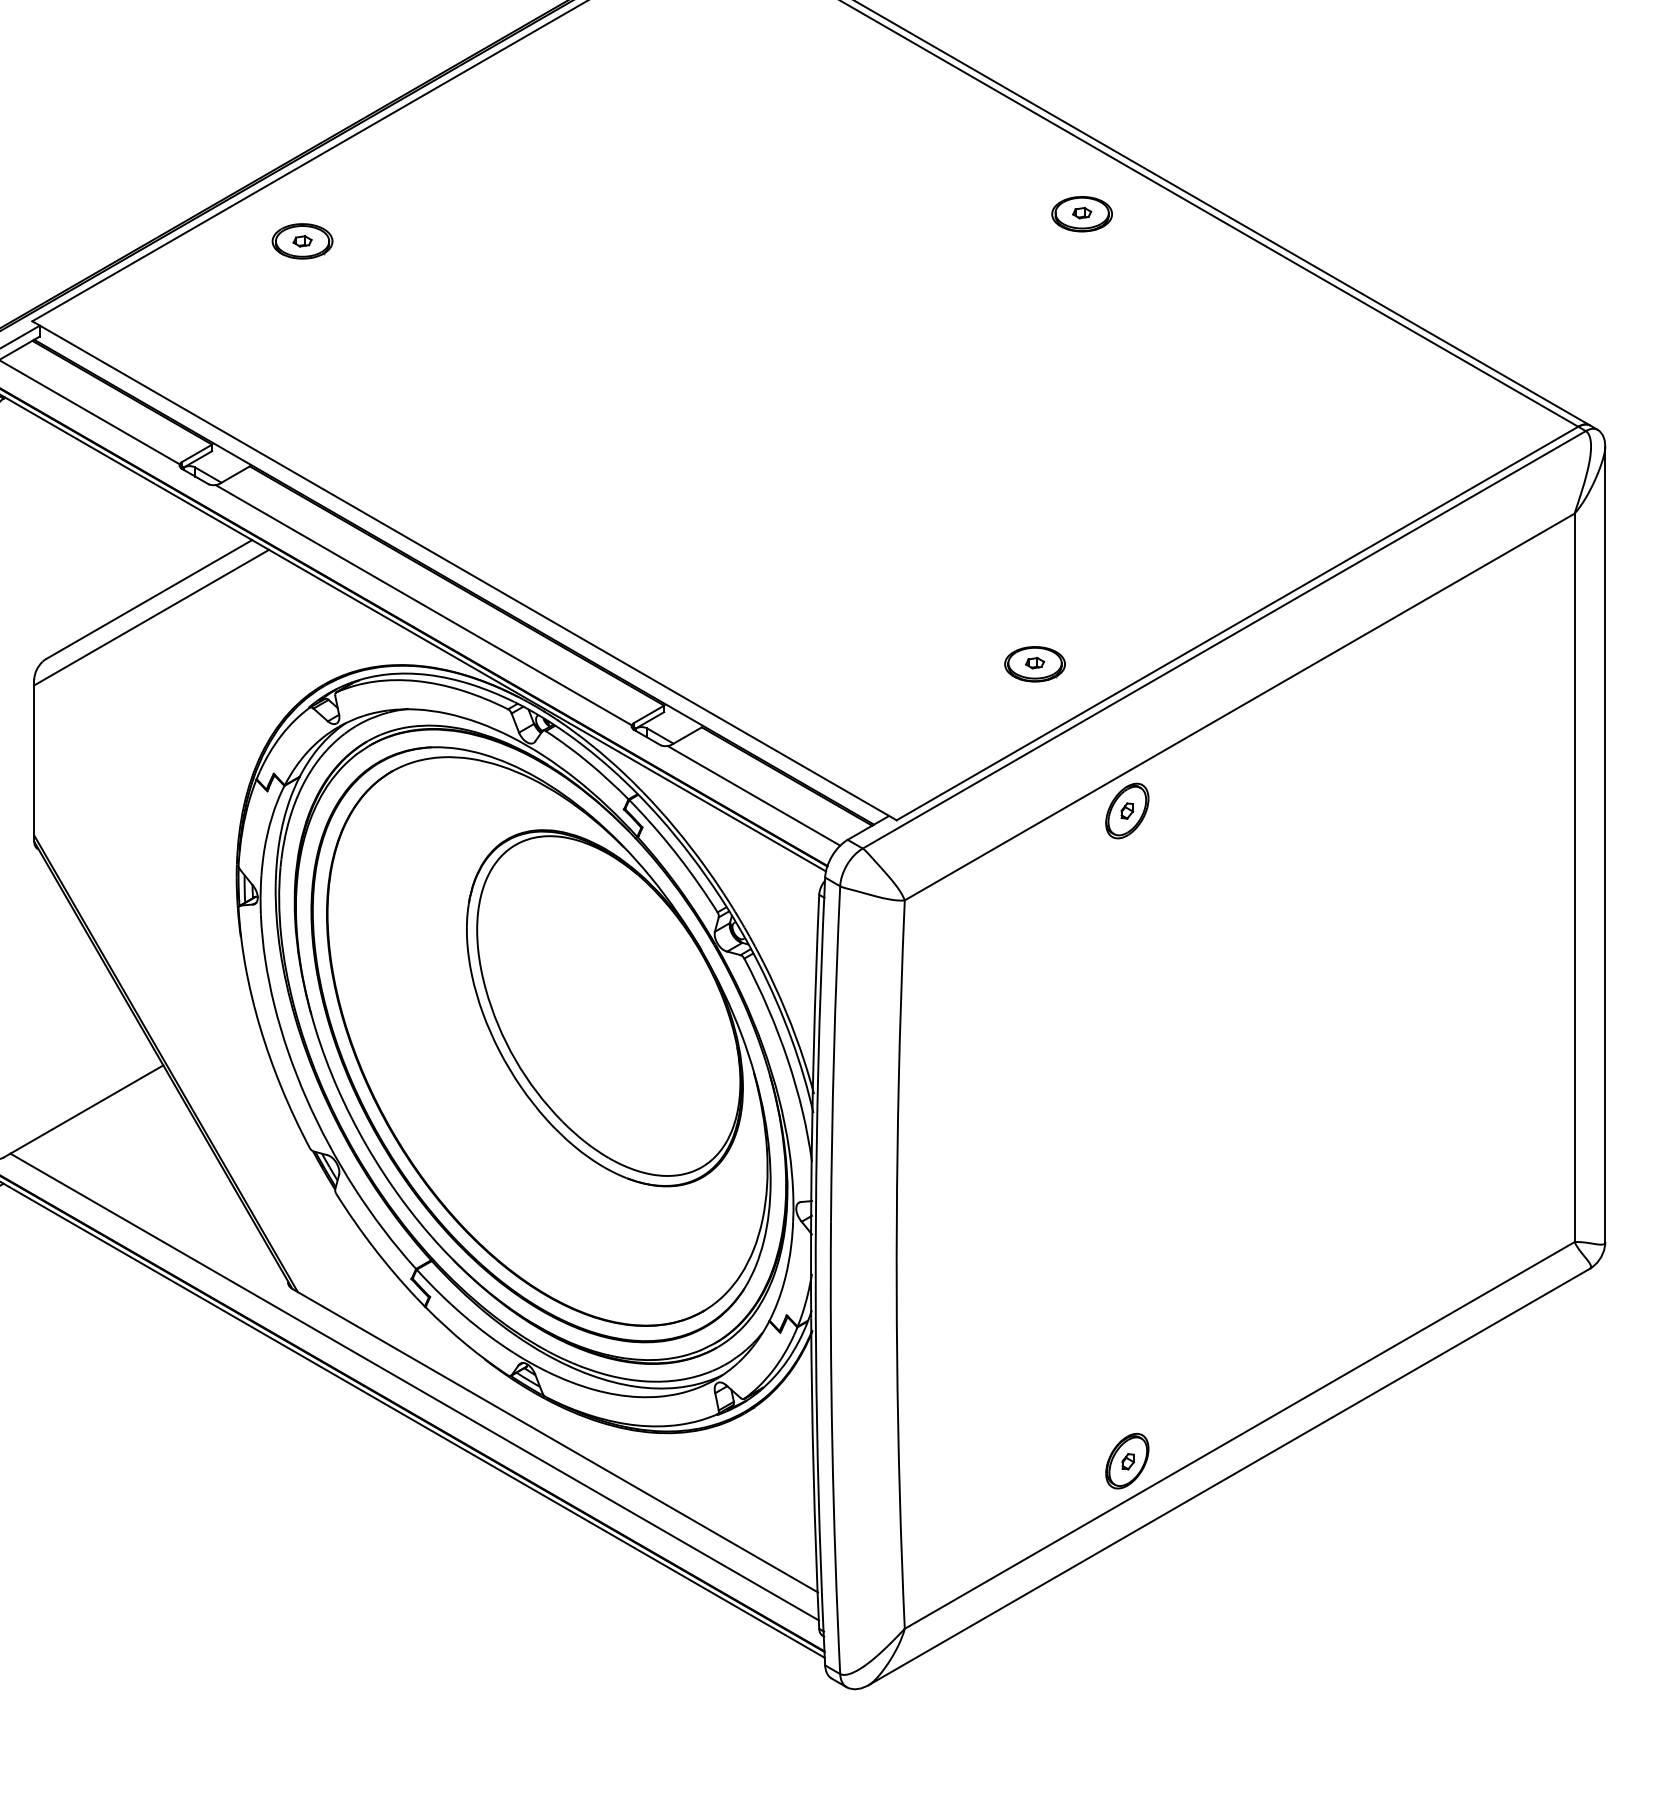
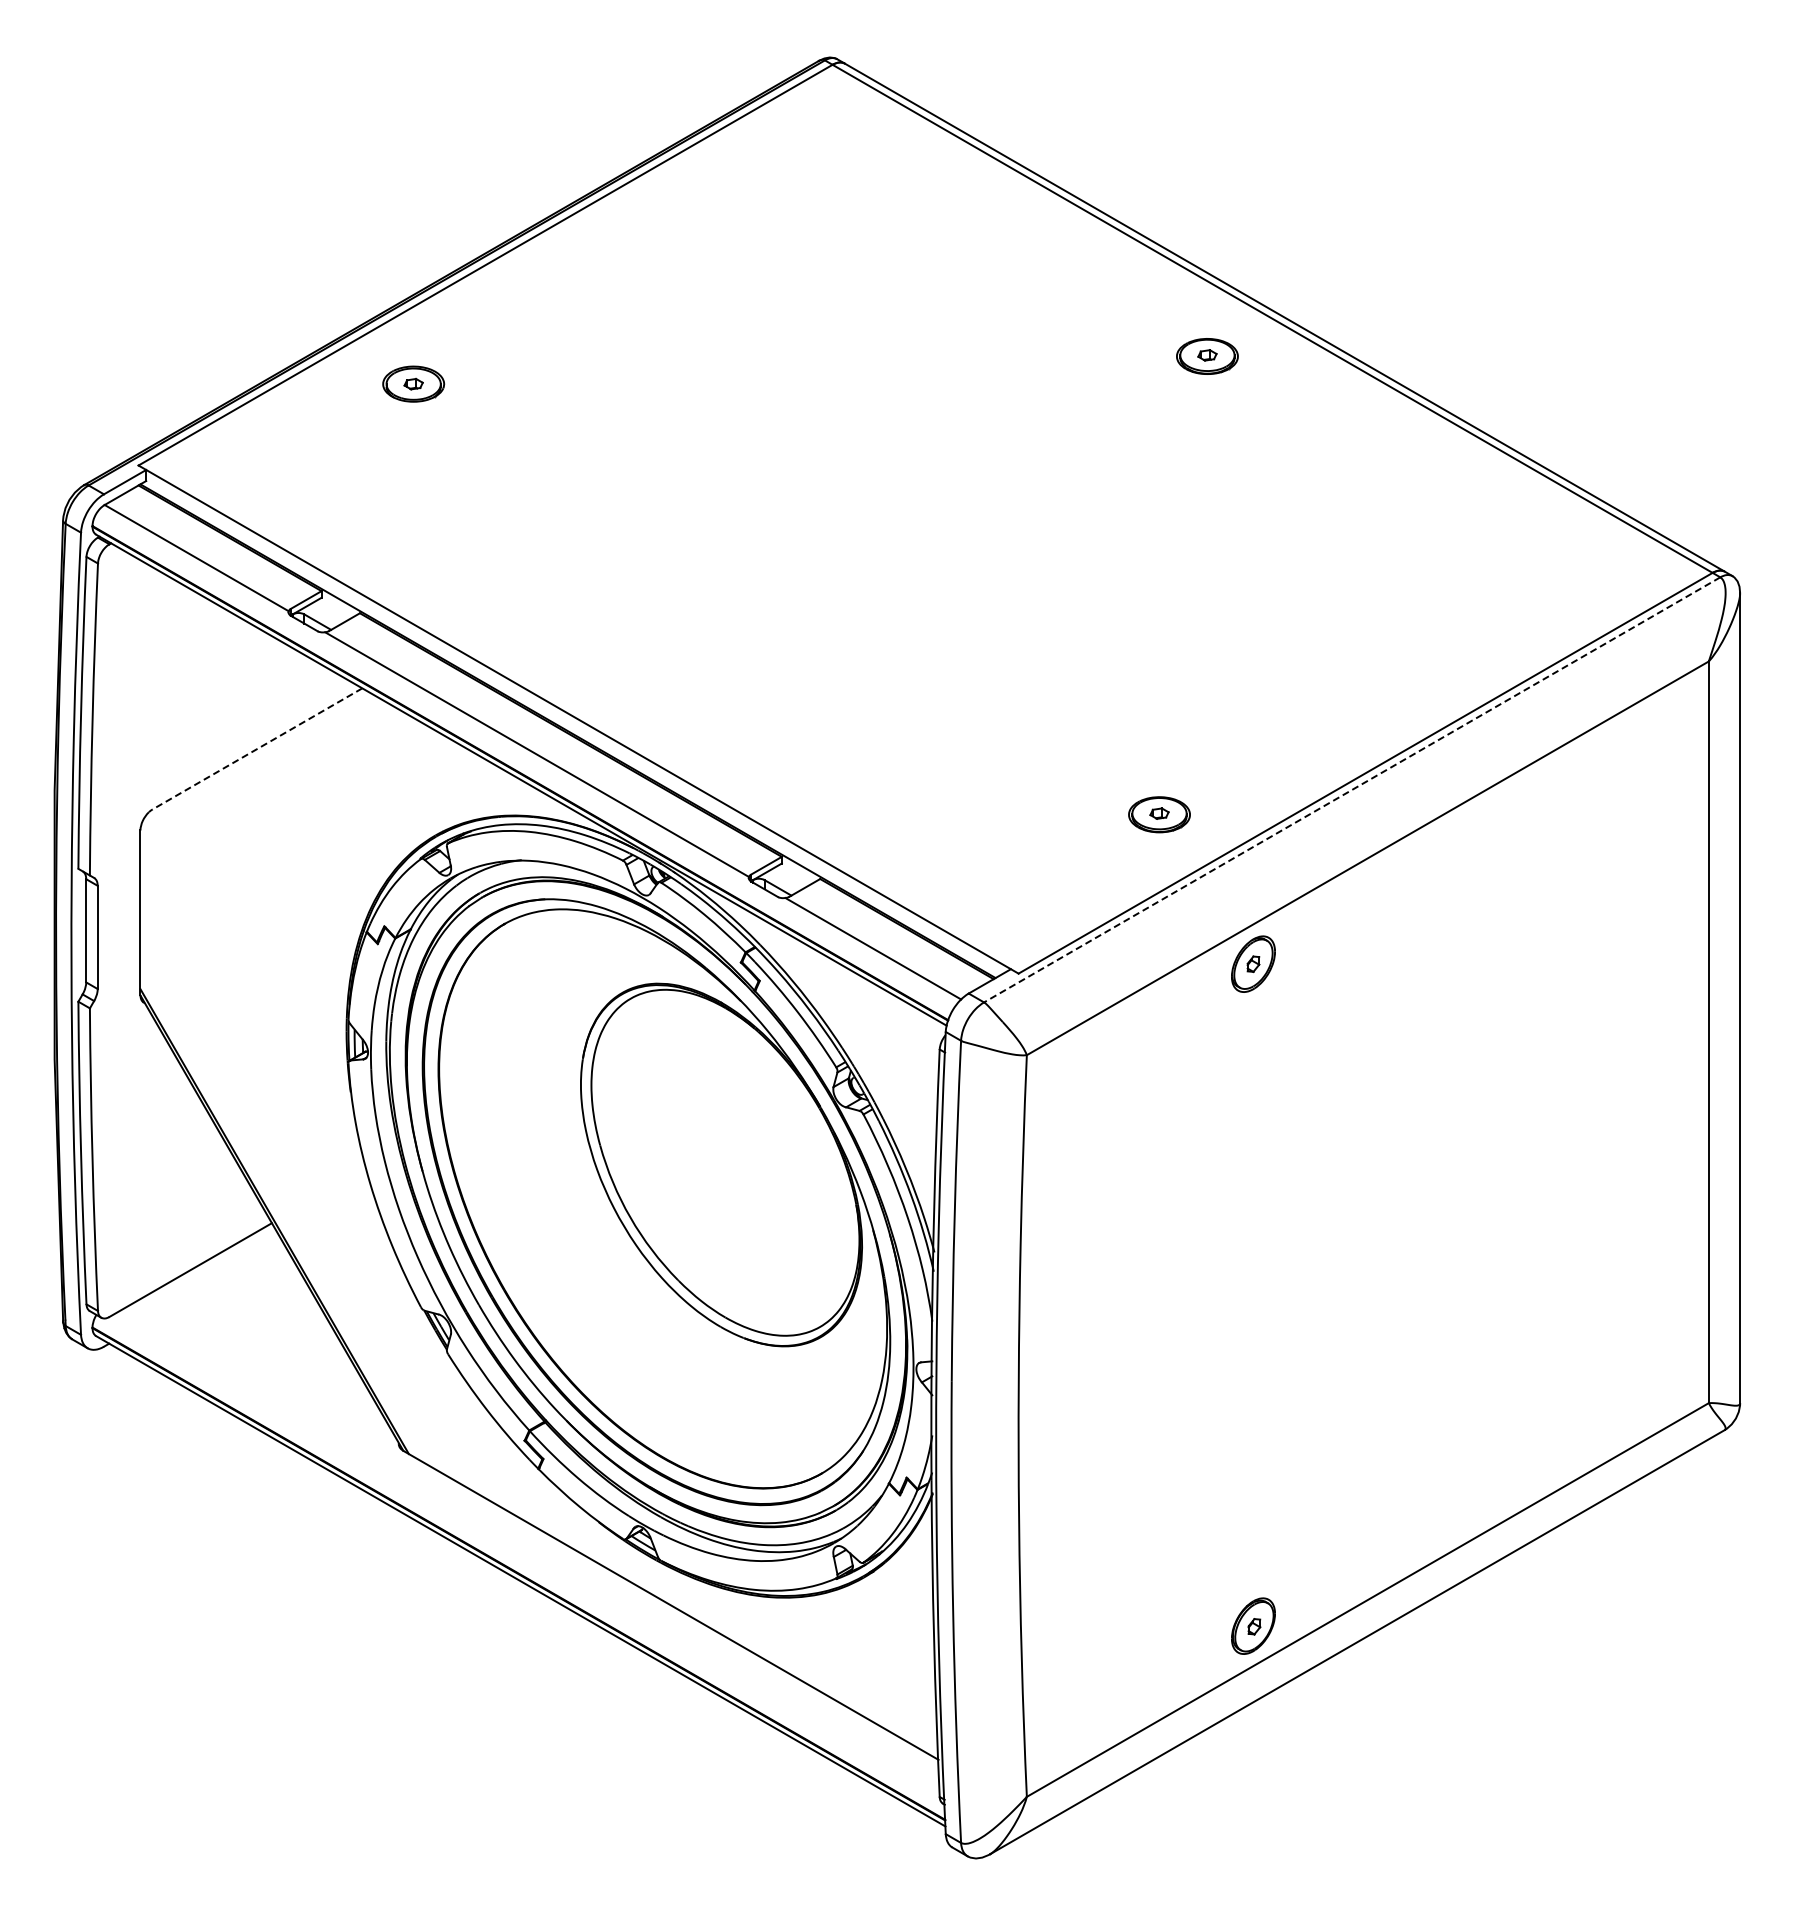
line: (149, 600) -> (257, 749), solid -> dashed
line: (151, 617) -> (259, 767), removed
line: (1223, 640) -> (1351, 790), solid -> dashed
line: (414, 1386) -> (527, 1550), removed

